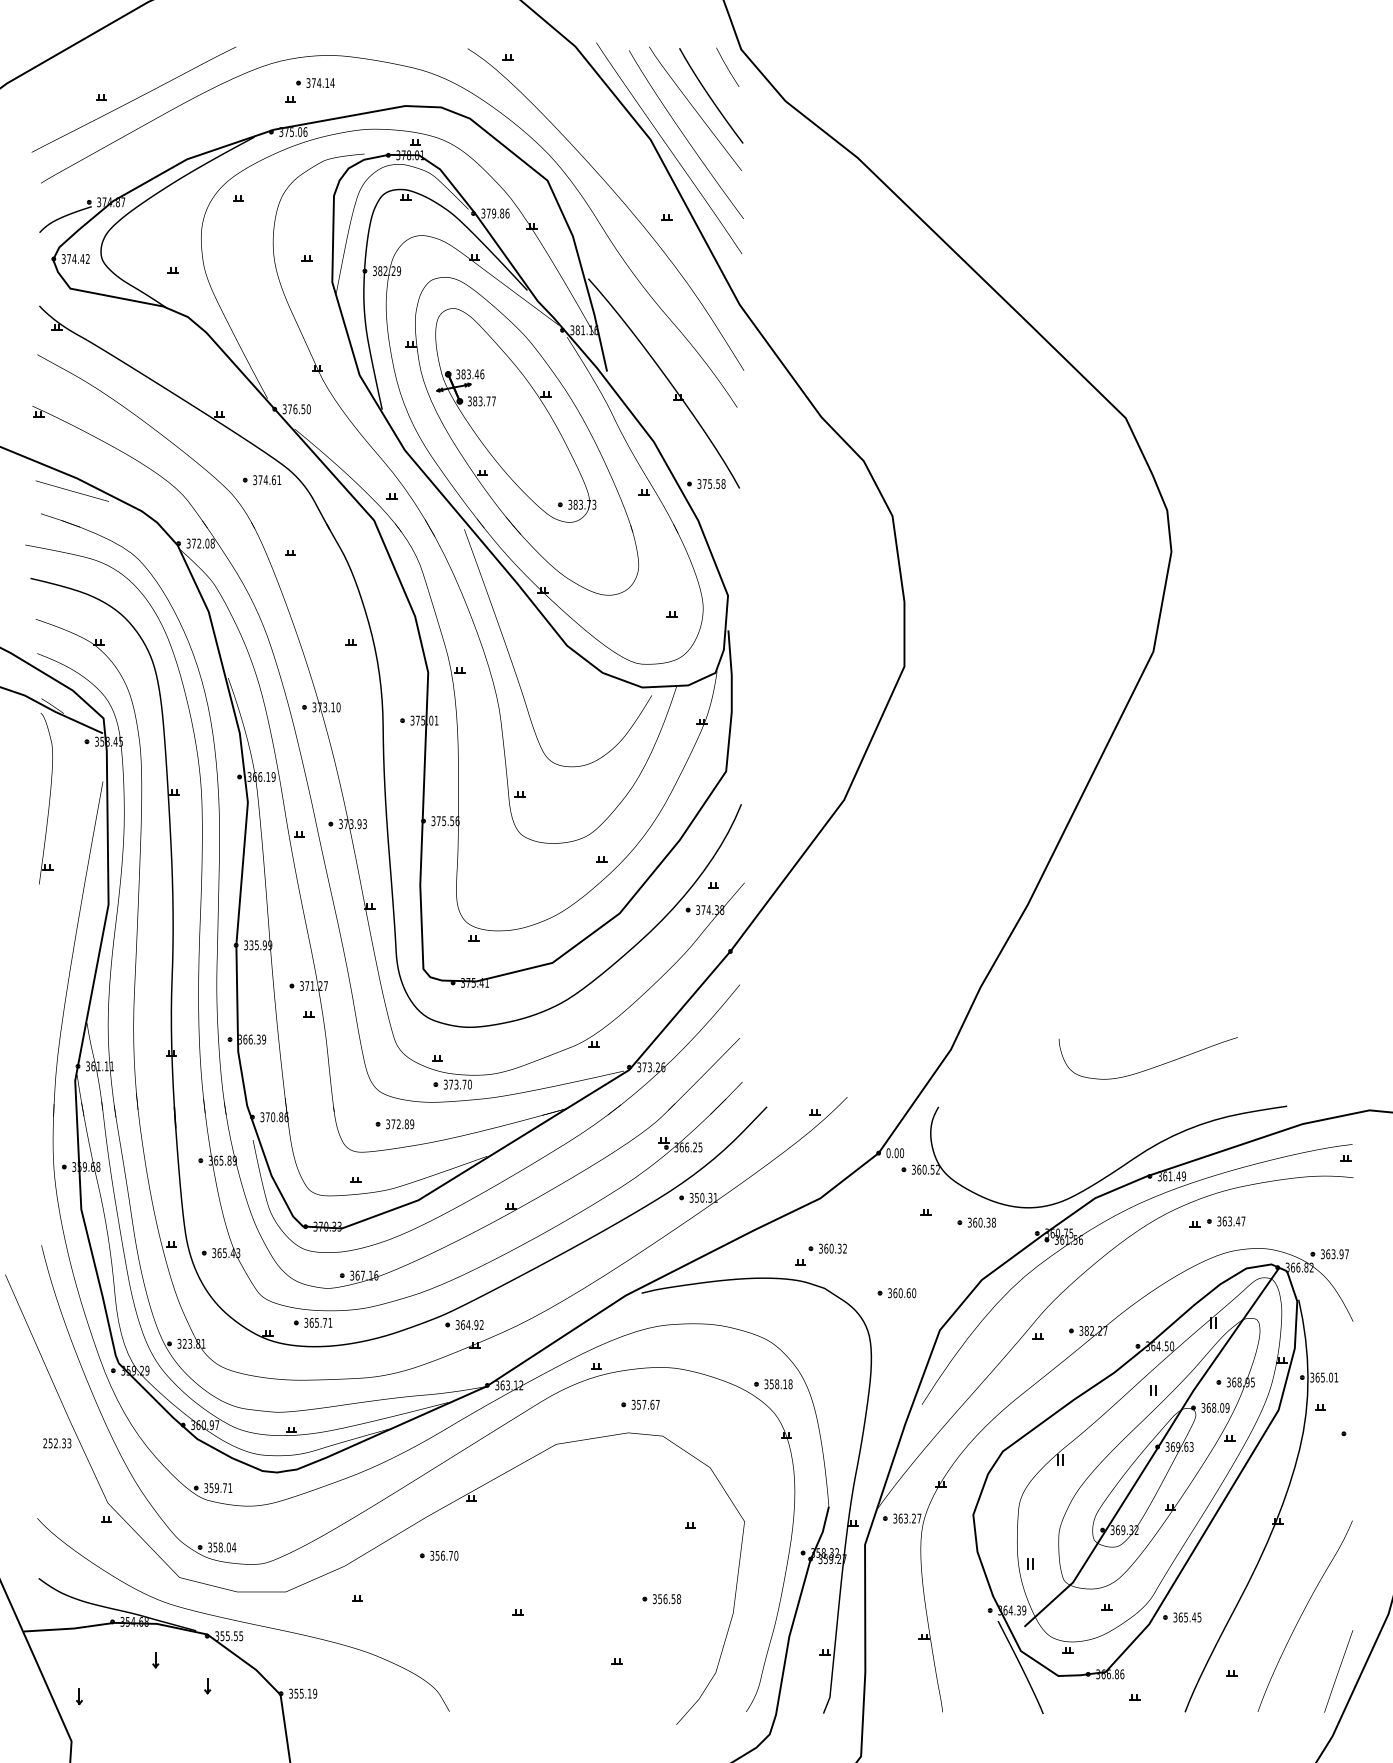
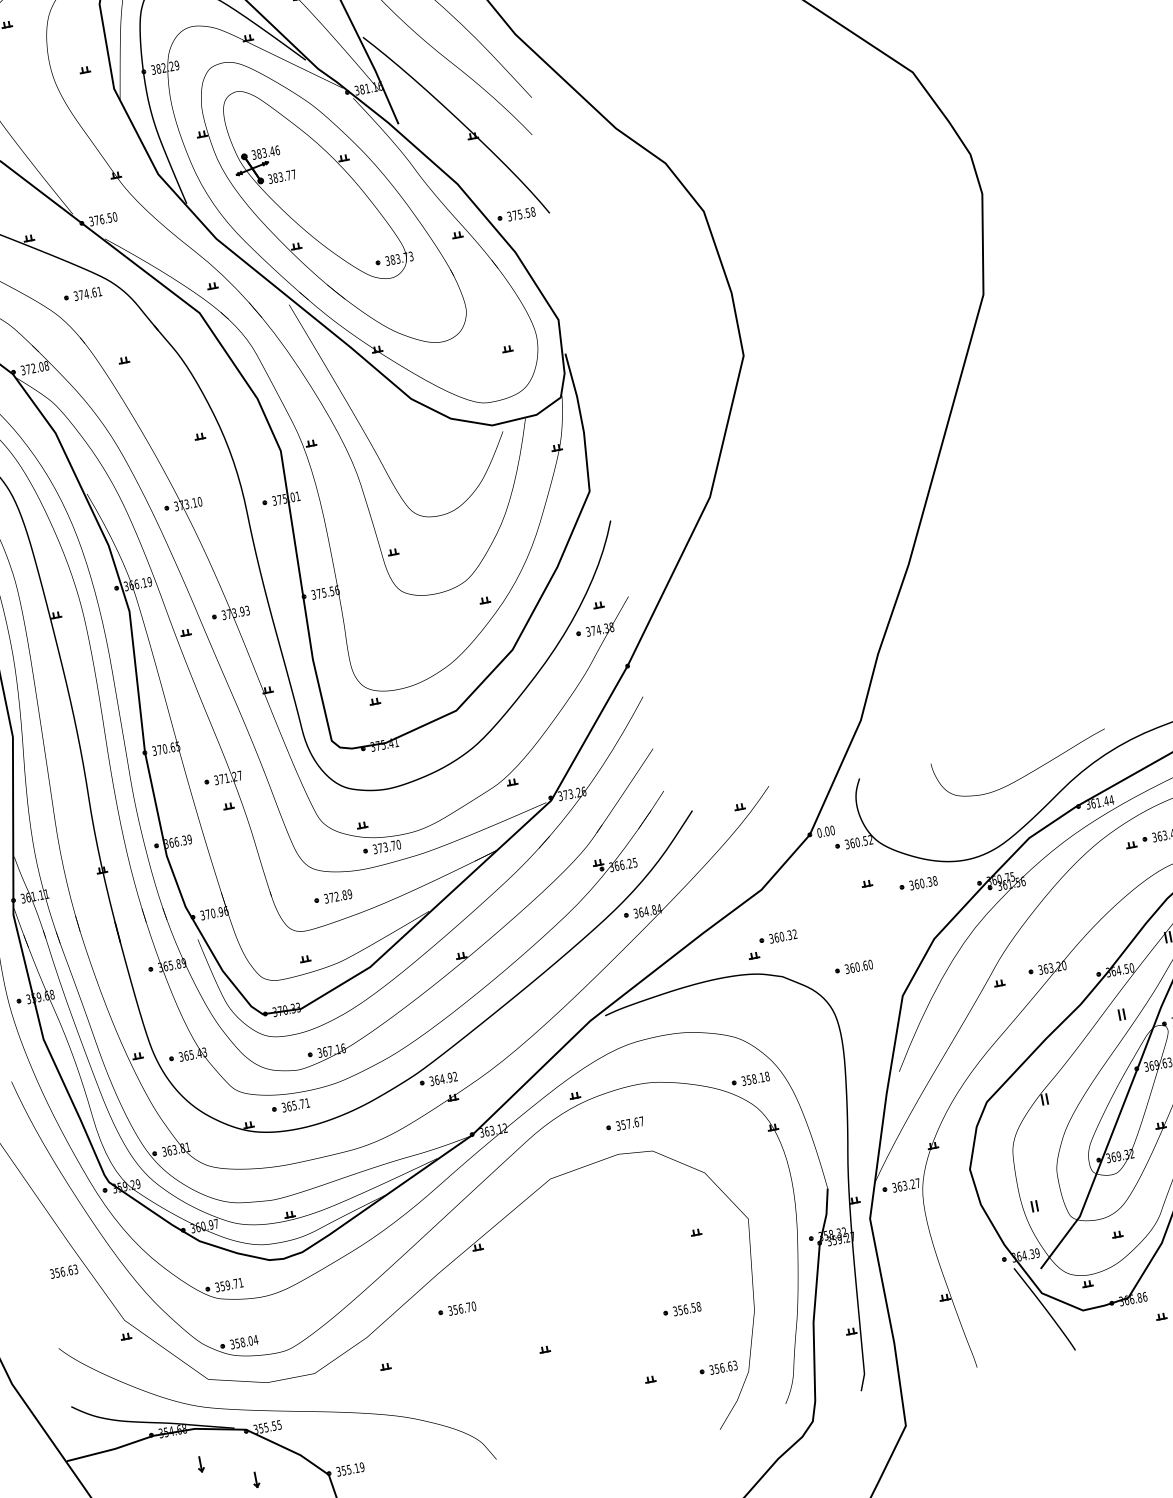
text: (260, 945) -> (168, 748), 335.99 -> 370.65
curve: (1149, 1068) -> (1024, 775), moved
text: (281, 1117) -> (221, 912), 370.86 -> 370.96
text: (1183, 1176) -> (1111, 800), 361.49 -> 361.44
text: (706, 1197) -> (650, 910), 350.31 -> 364.84
text: (1095, 1330) -> (1054, 966), 382.27 -> 363.20
text: (184, 1343) -> (169, 1150), 323.81 -> 363.81
text: (54, 1443) -> (61, 1272), 252.33 -> 356.63
part: (686, 1664) -> (718, 1369), added

